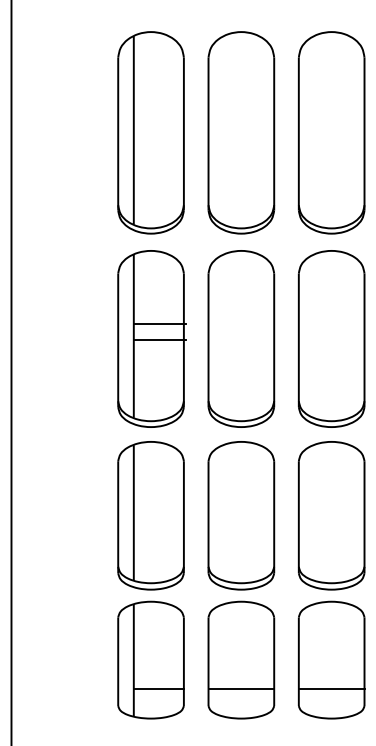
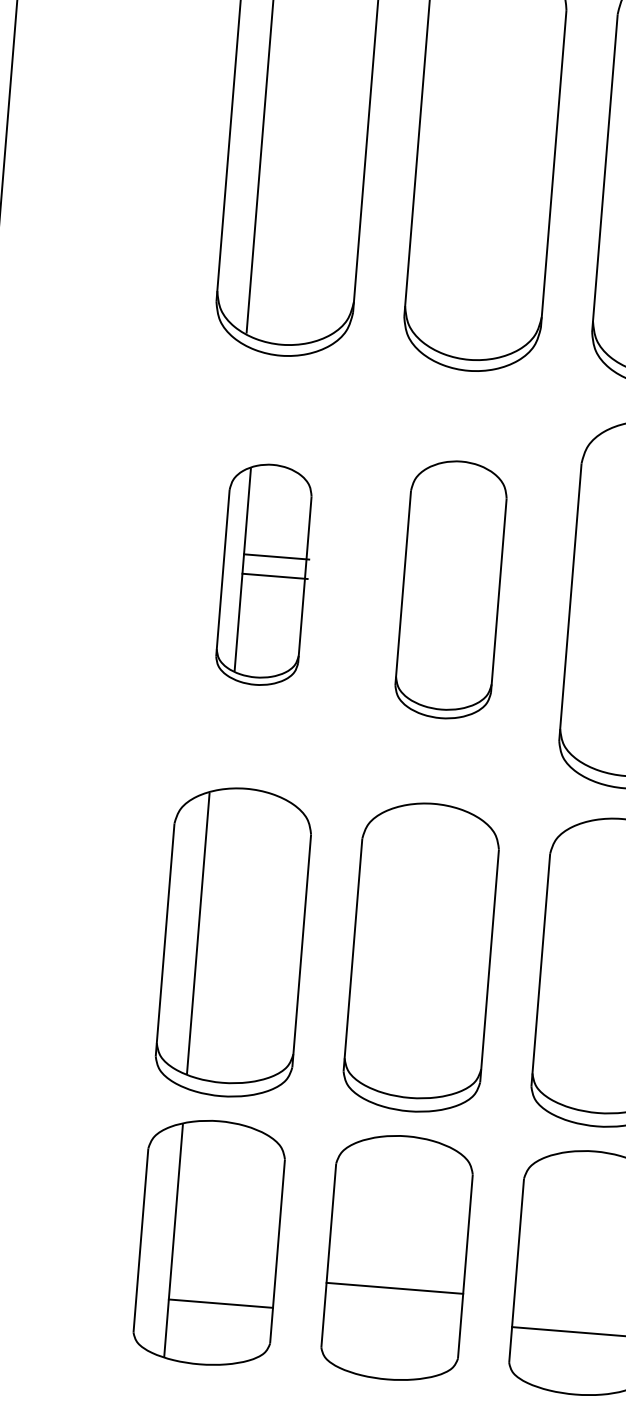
part: (151, 338) -> (264, 573), size x0.6
part: (241, 338) -> (451, 588), size x0.7
line: (241, 688) -> (395, 1287), moved

